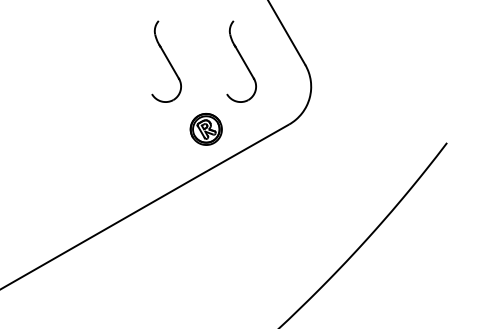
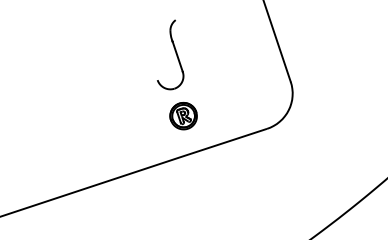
part: (241, 61) -> (237, 68), removed
part: (205, 129) -> (182, 116), moved

